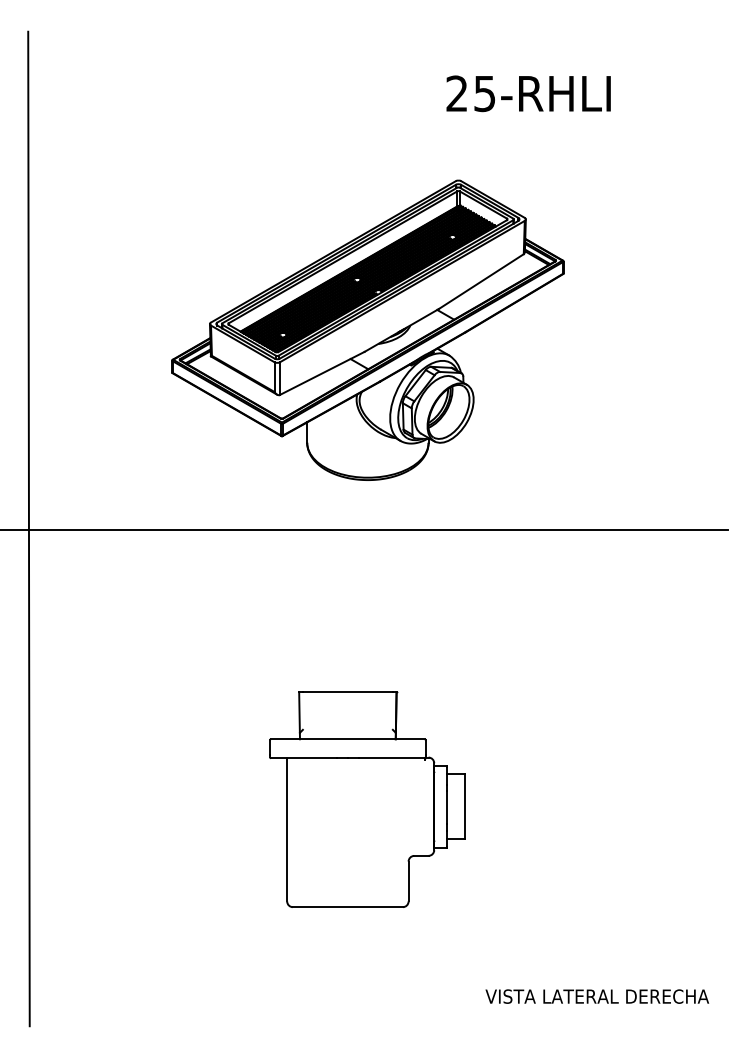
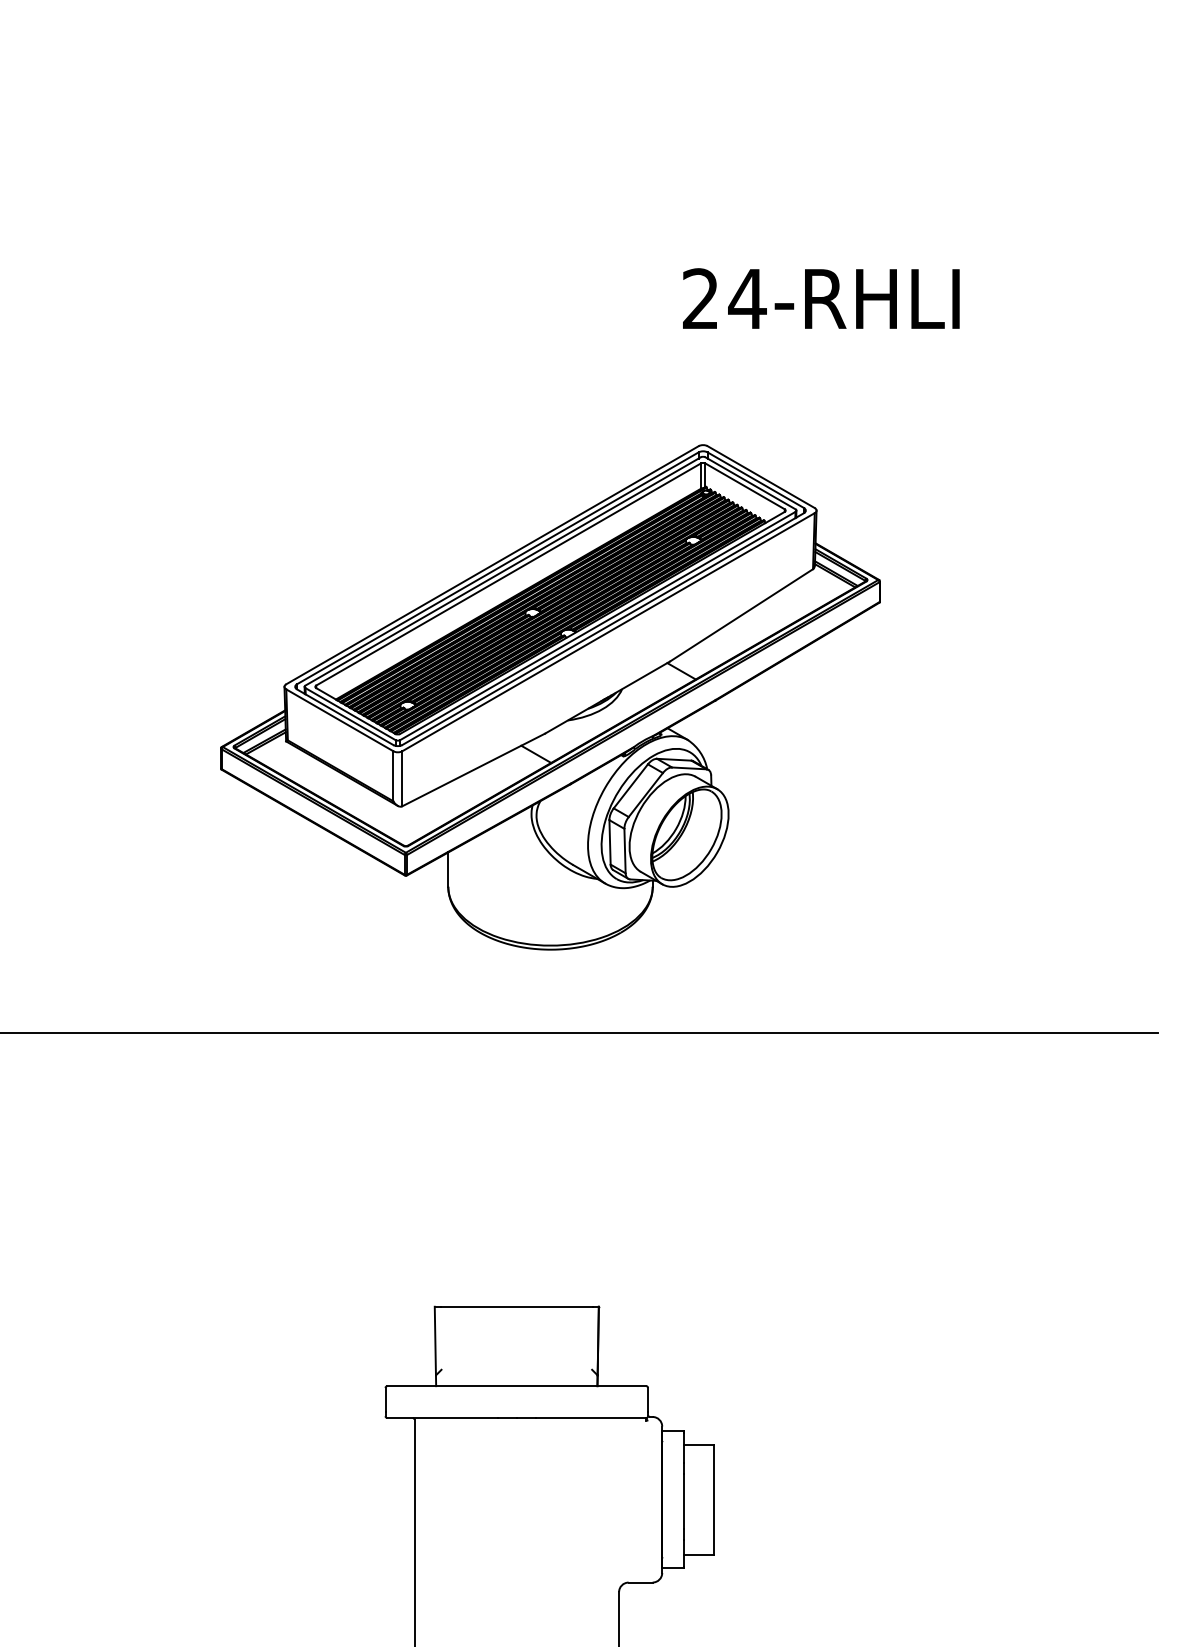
text: (484, 94) -> (746, 300), 25-RHLI -> 24-RHLI

